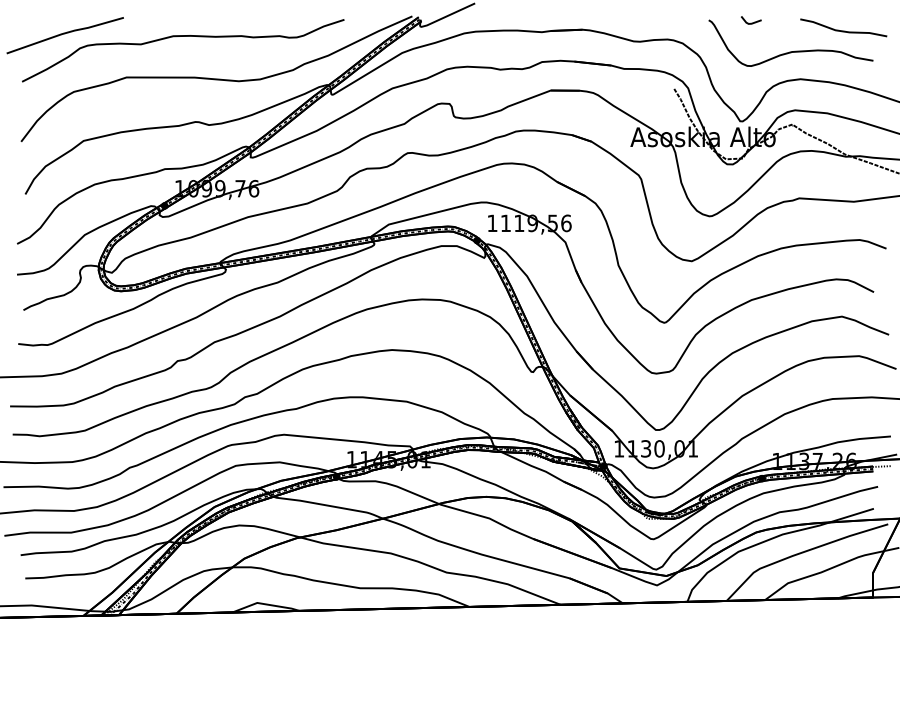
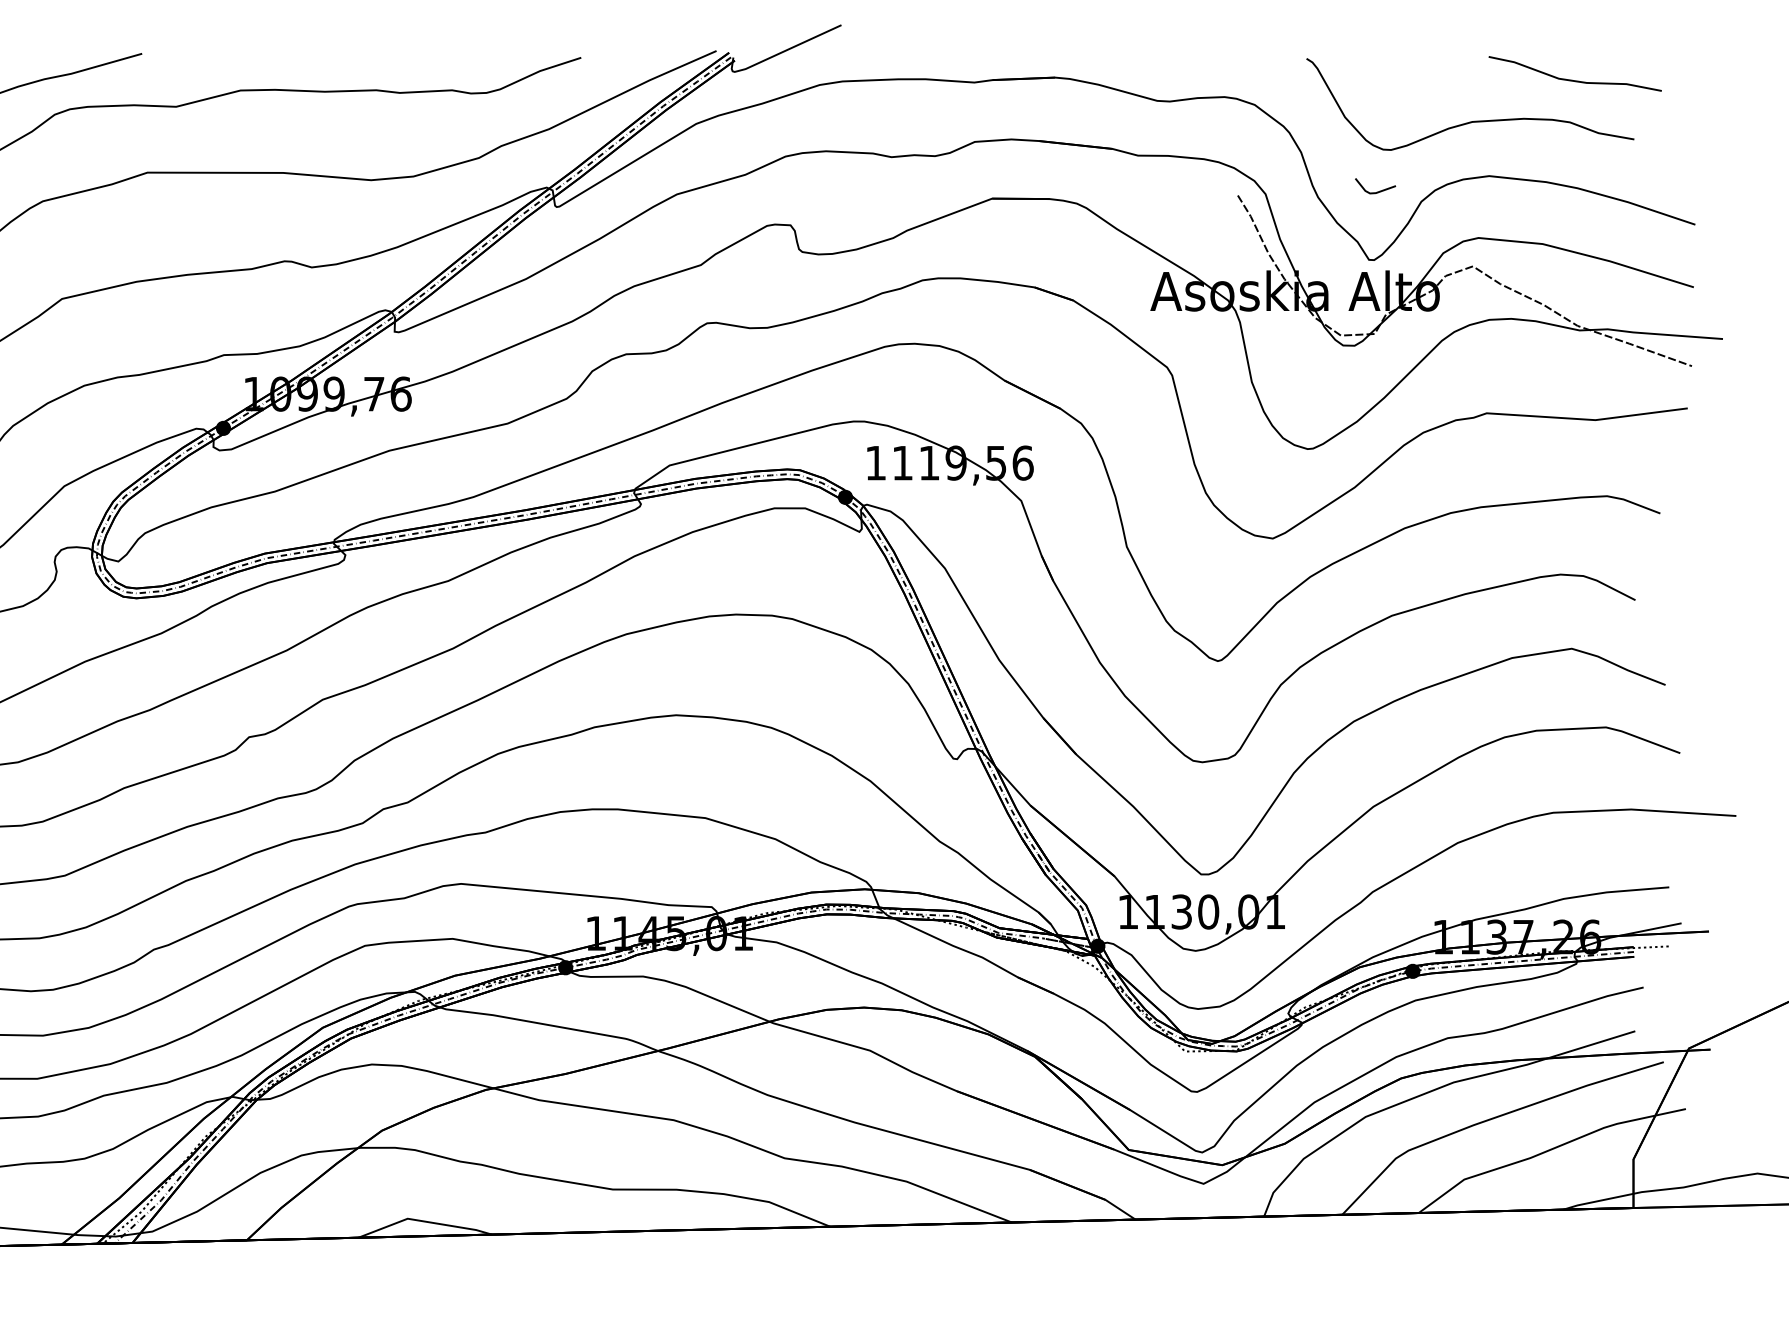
line: (751, 22) -> (1375, 190), moved

